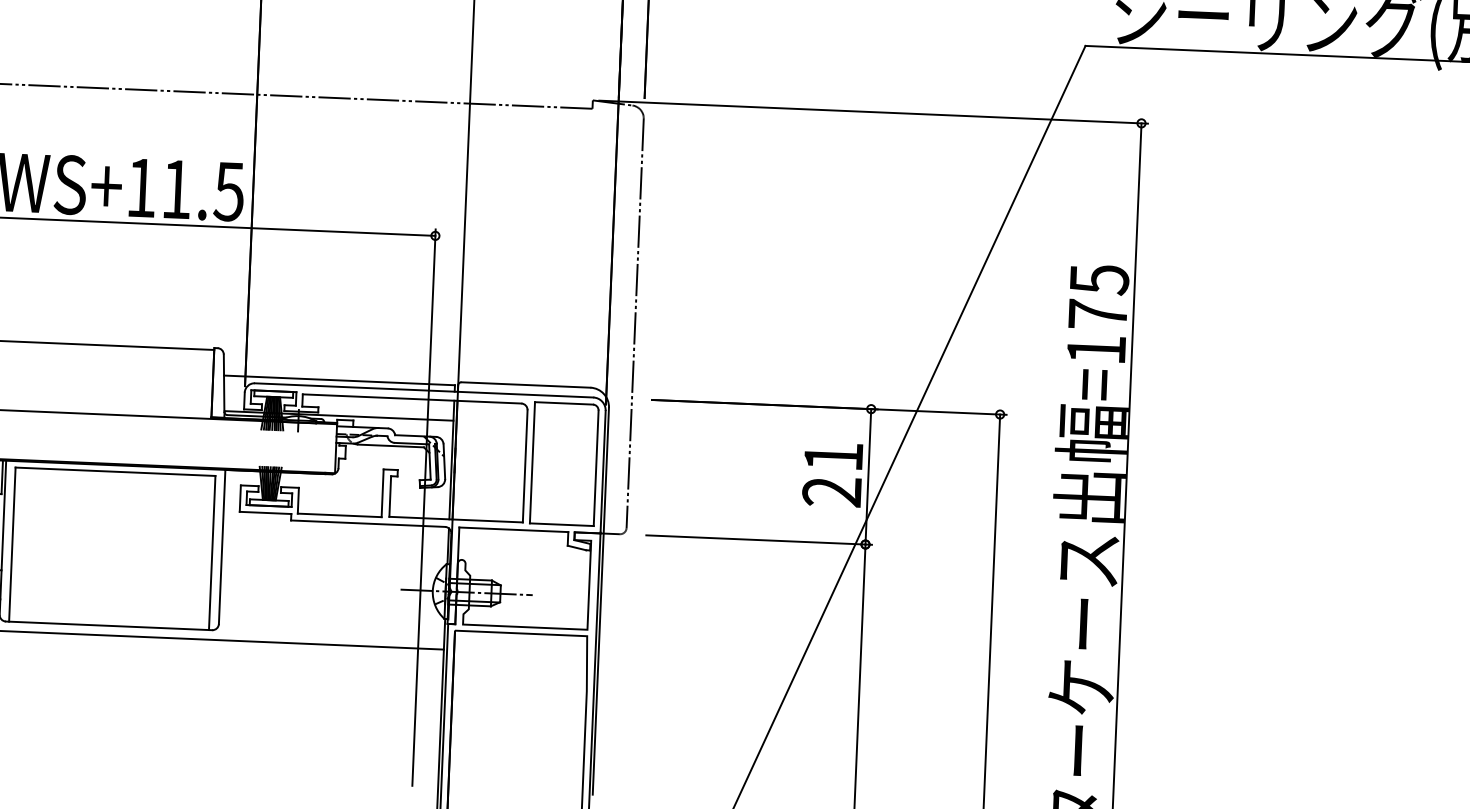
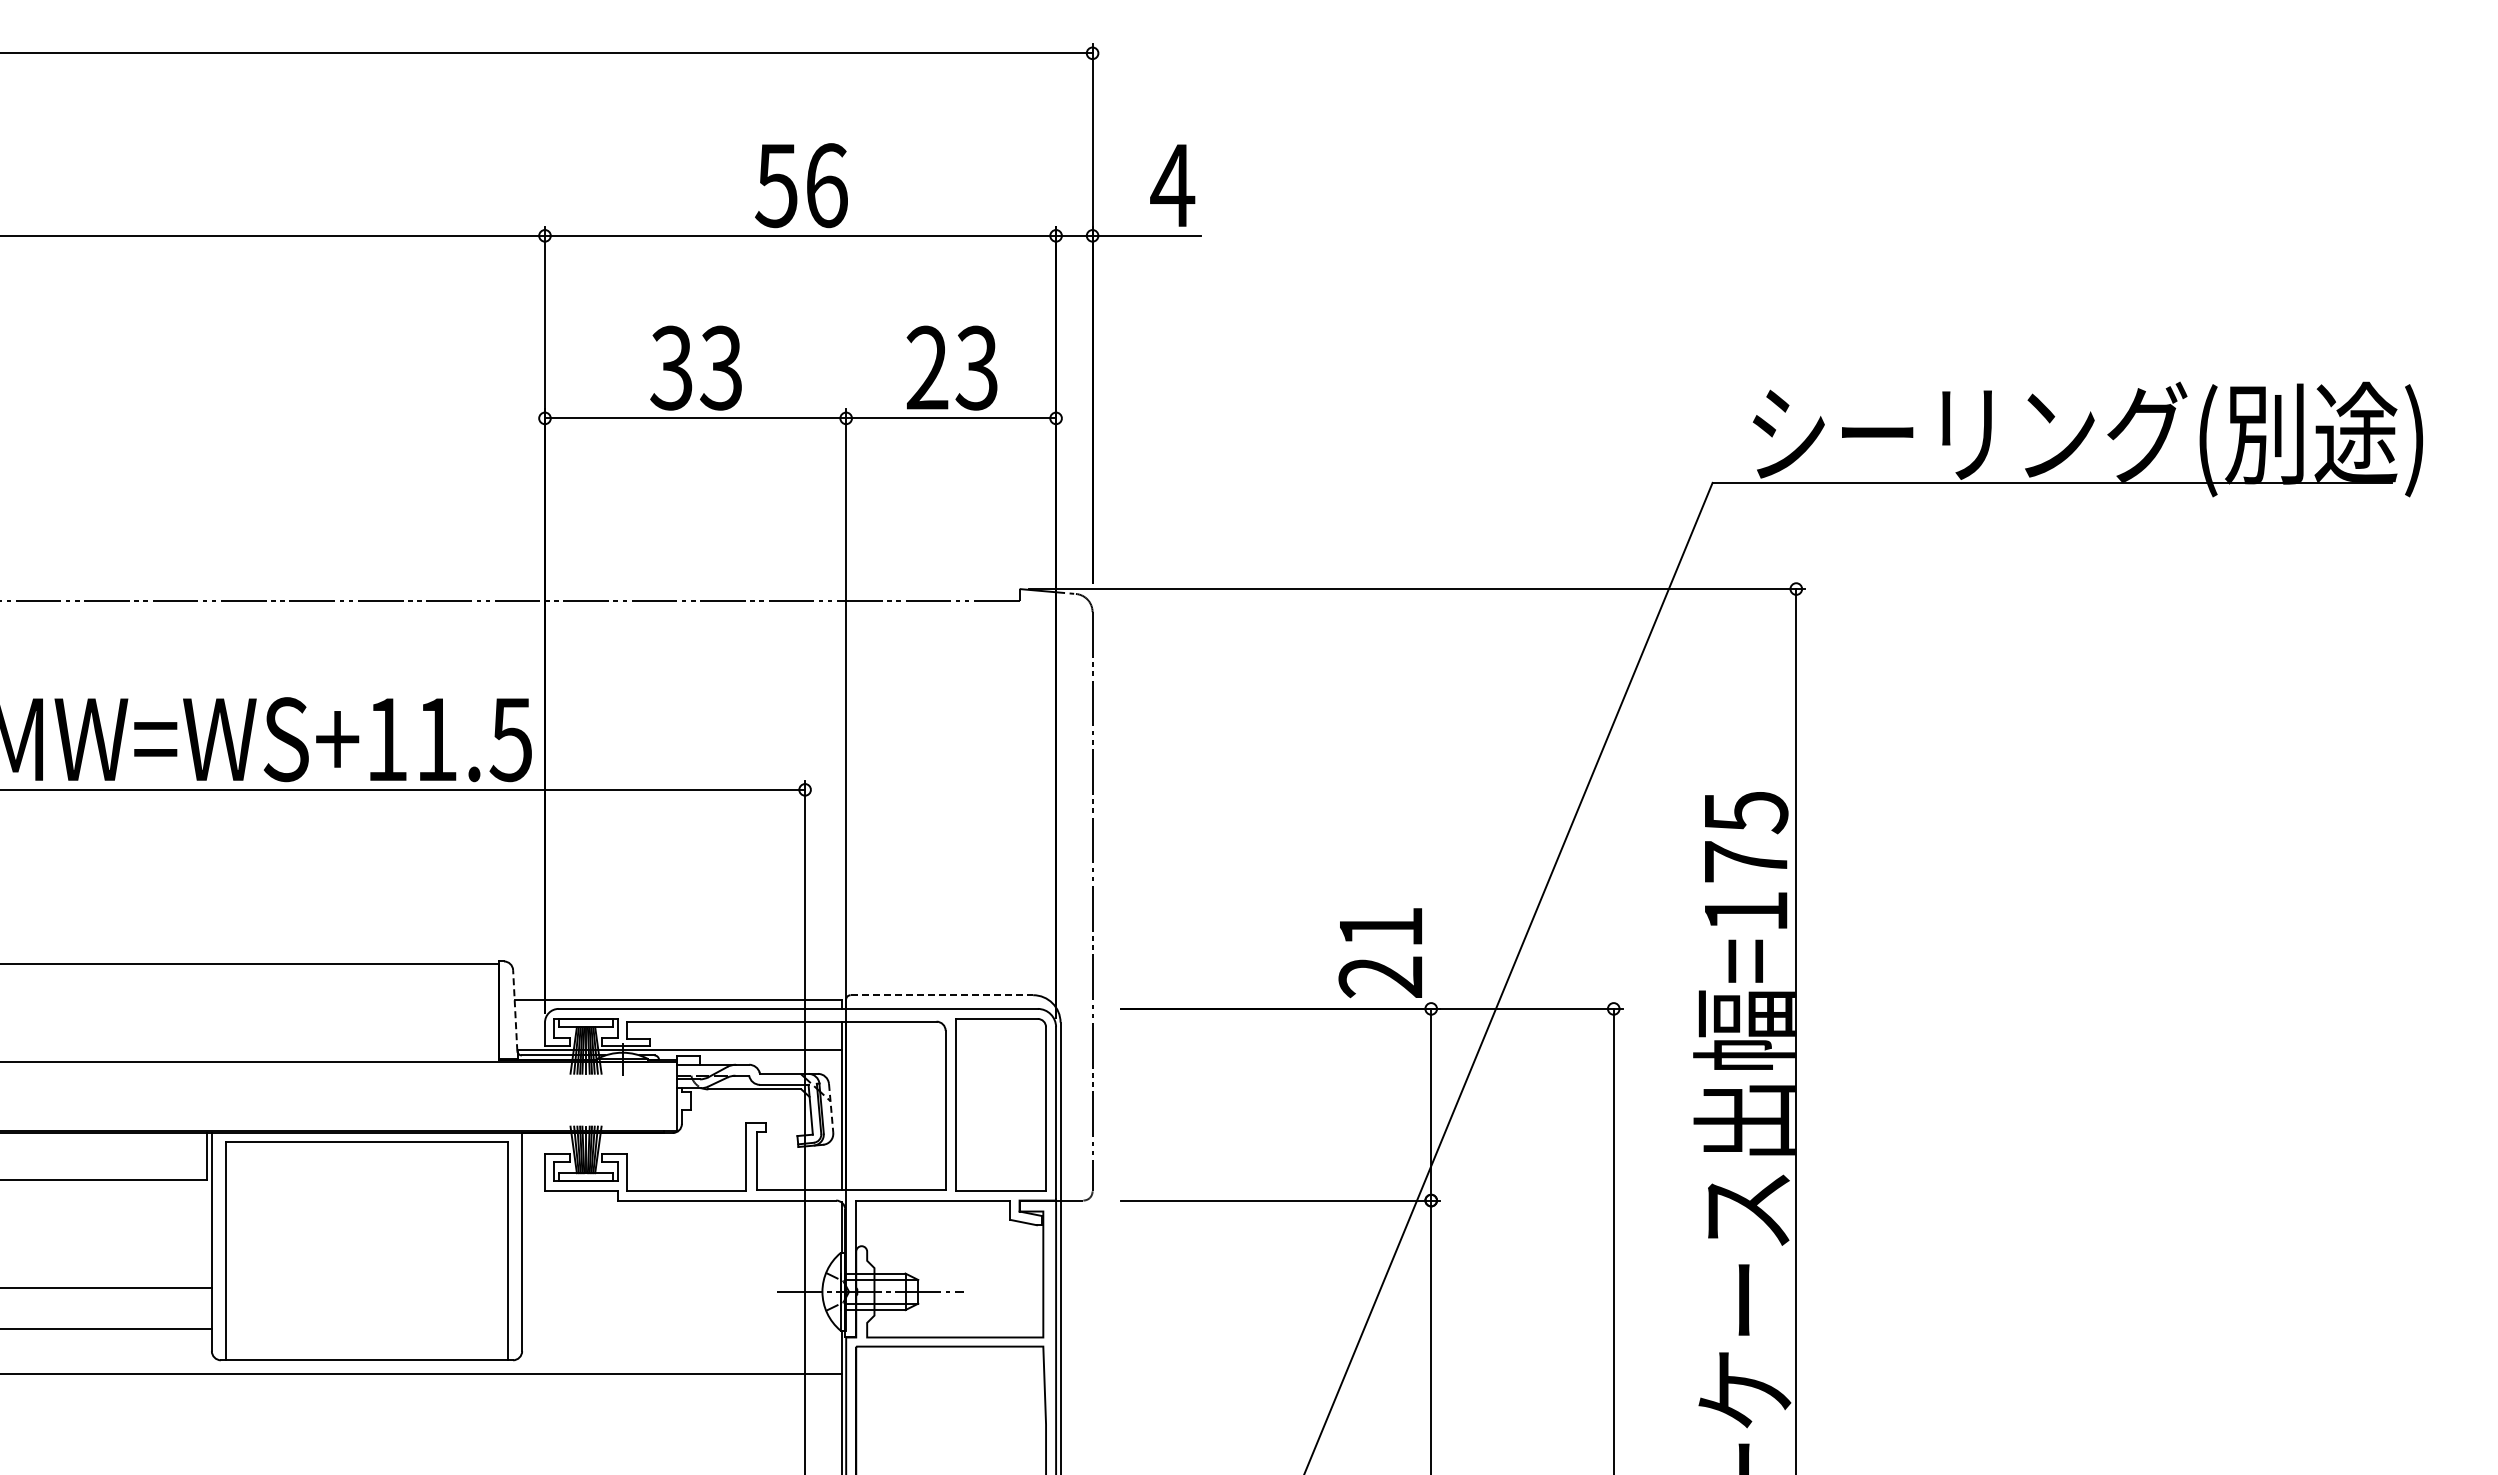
line: (224, 383) -> (515, 1010), solid -> dashed
line: (526, 385) -> (942, 995), solid -> dashed
line: (444, 461) -> (831, 1108), solid -> dashed
text: (831, 475) -> (1379, 953), moved

